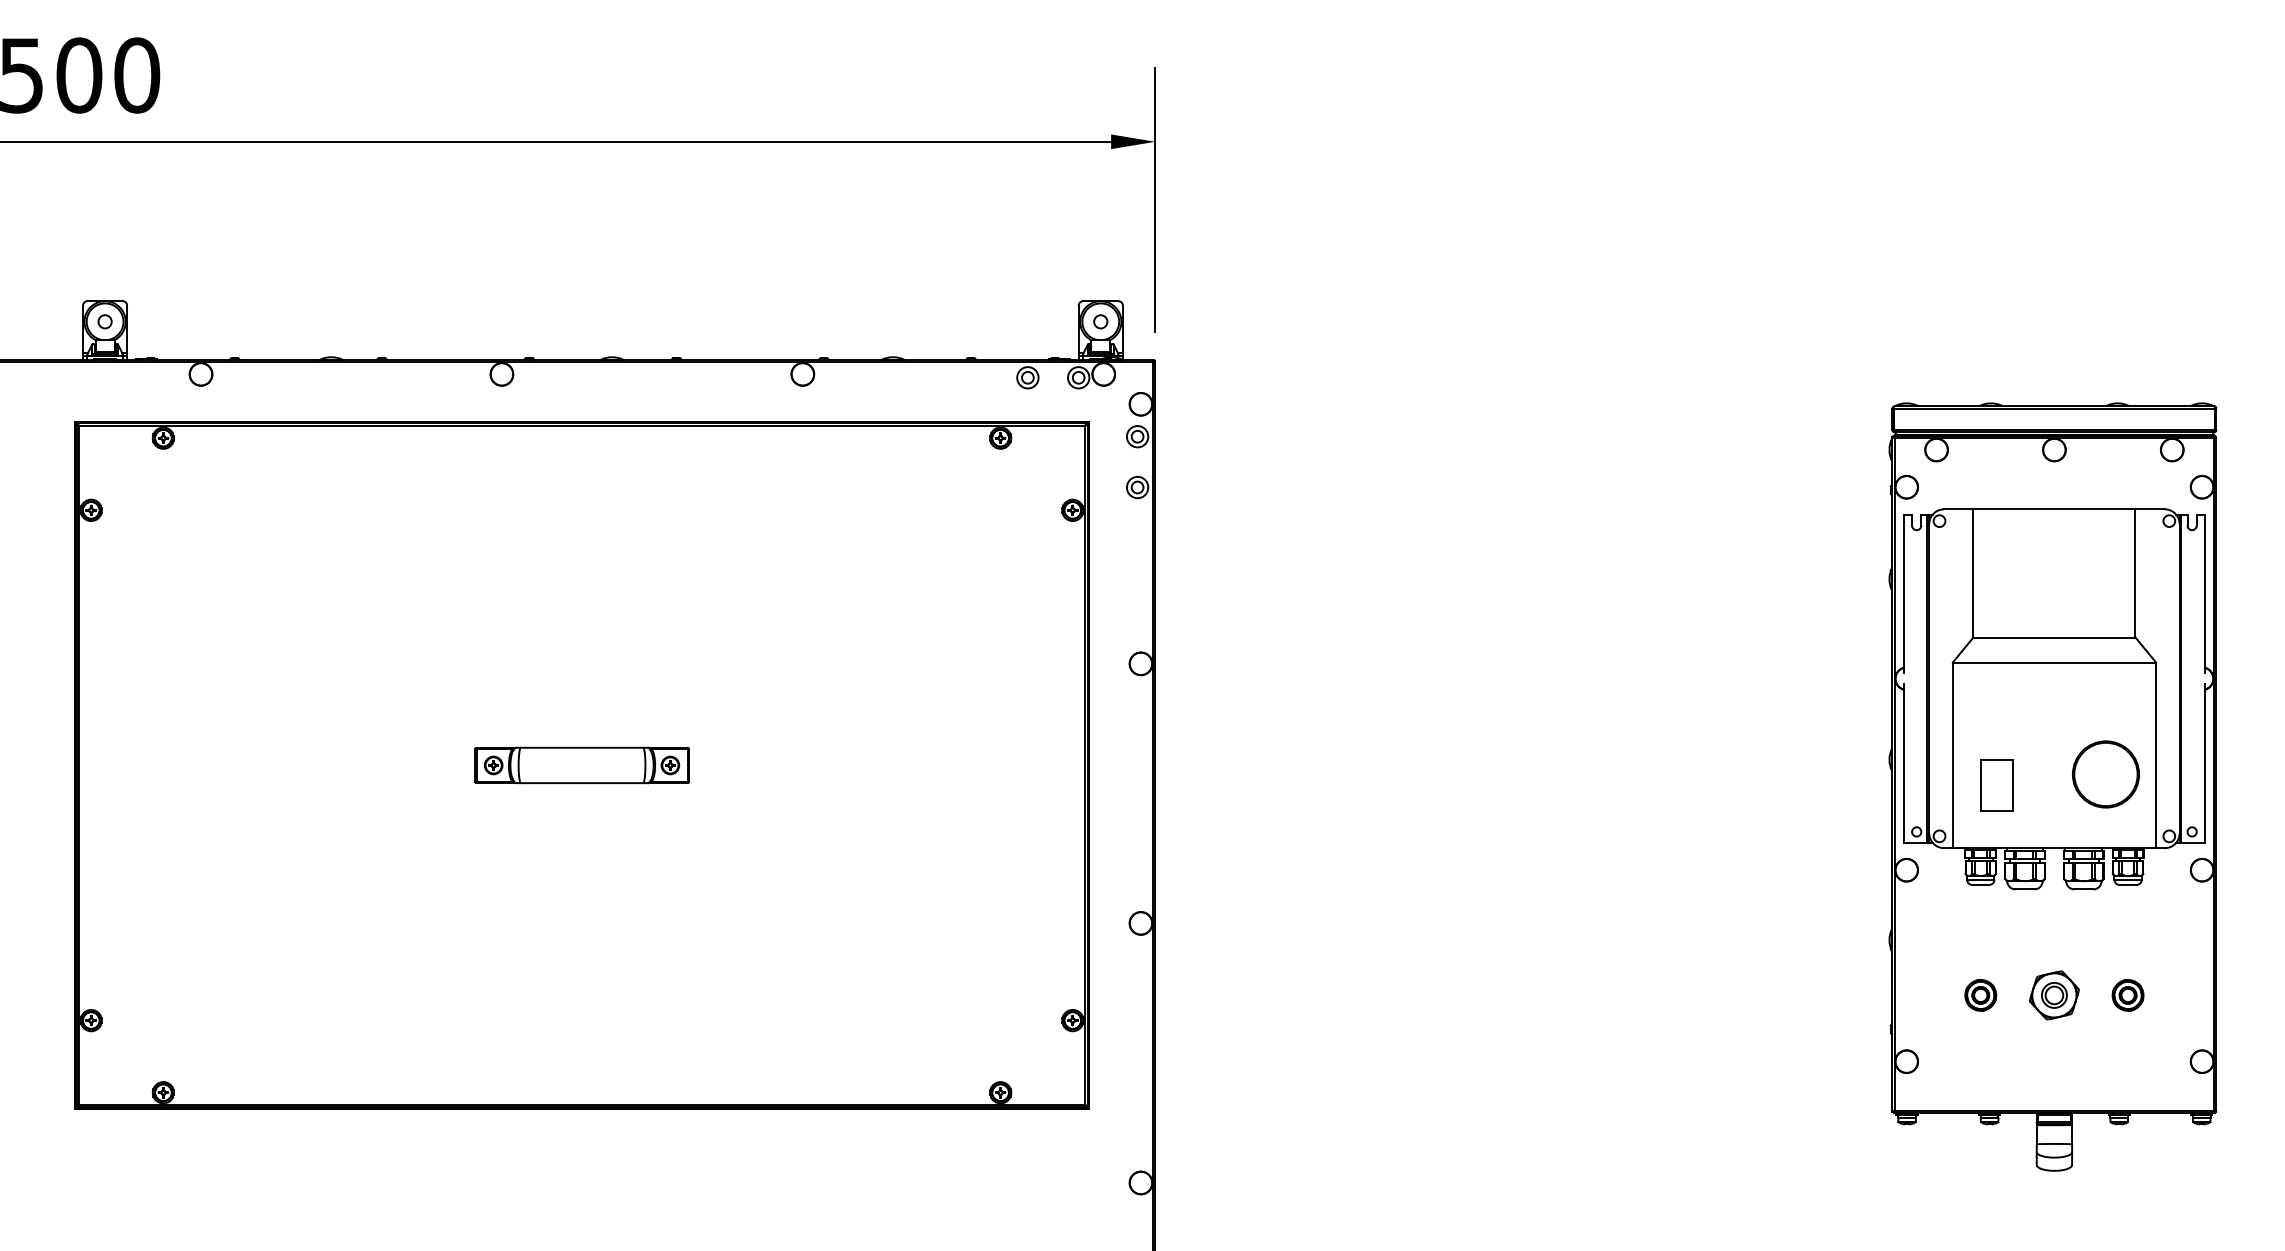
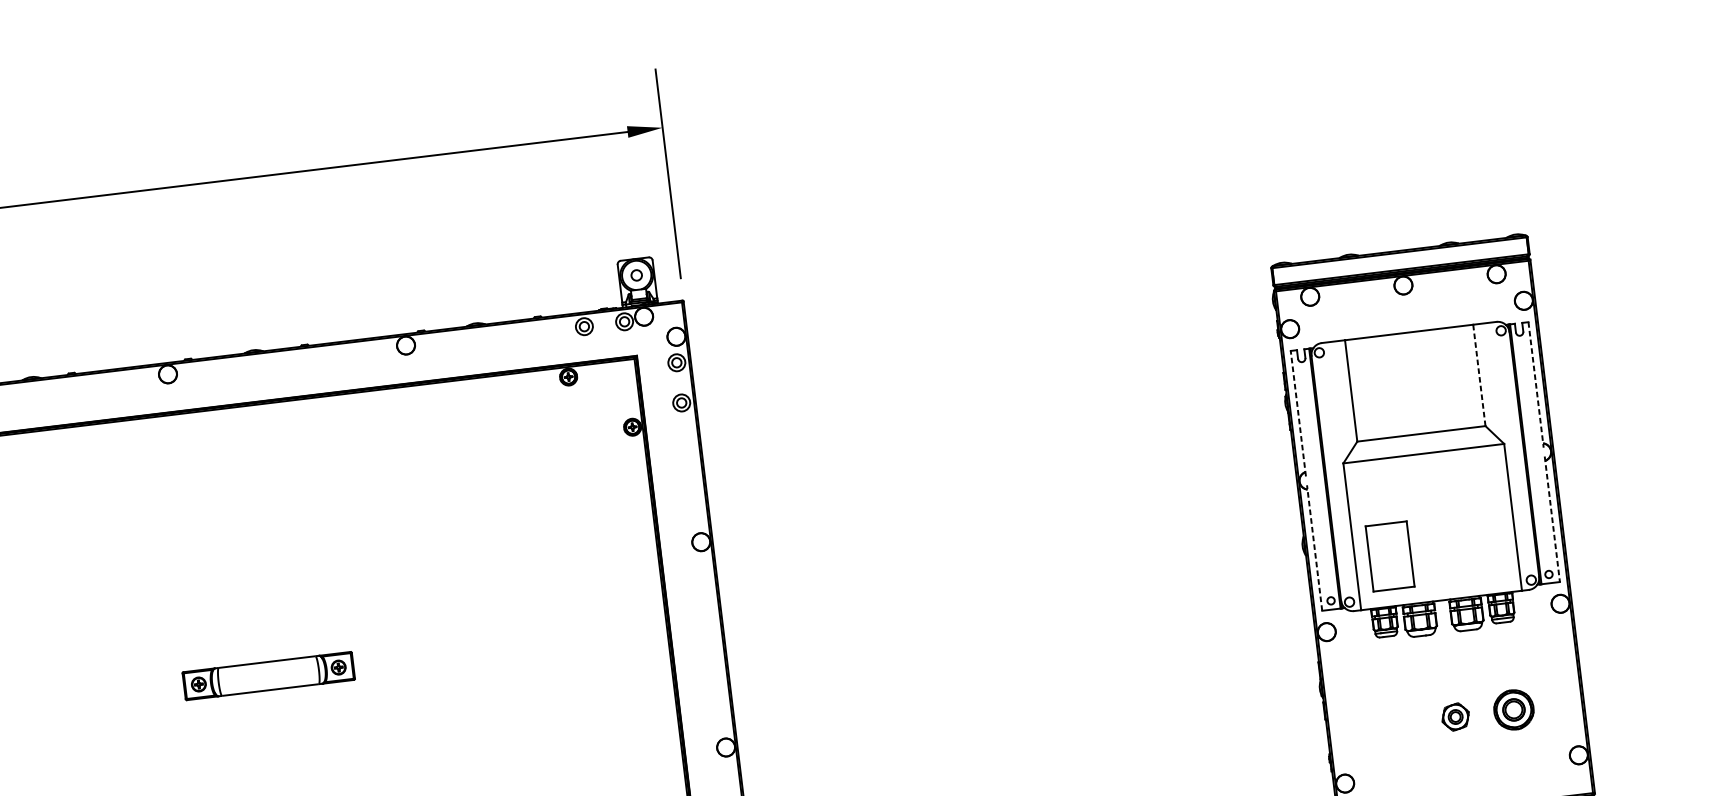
line: (2135, 572) -> (1479, 374), solid -> dashed
line: (1904, 593) -> (1298, 413), solid -> dashed
line: (2204, 594) -> (1536, 385), solid -> dashed
line: (1904, 763) -> (1314, 547), solid -> dashed
line: (2204, 764) -> (1552, 519), solid -> dashed
circle: (2105, 774) -> (1474, 537), removed
part: (1996, 785) -> (1389, 556), size x1.6
part: (1980, 995) -> (1397, 724), removed
part: (2054, 995) -> (1455, 717), size x0.7
part: (2127, 995) -> (1513, 710), size x1.6

